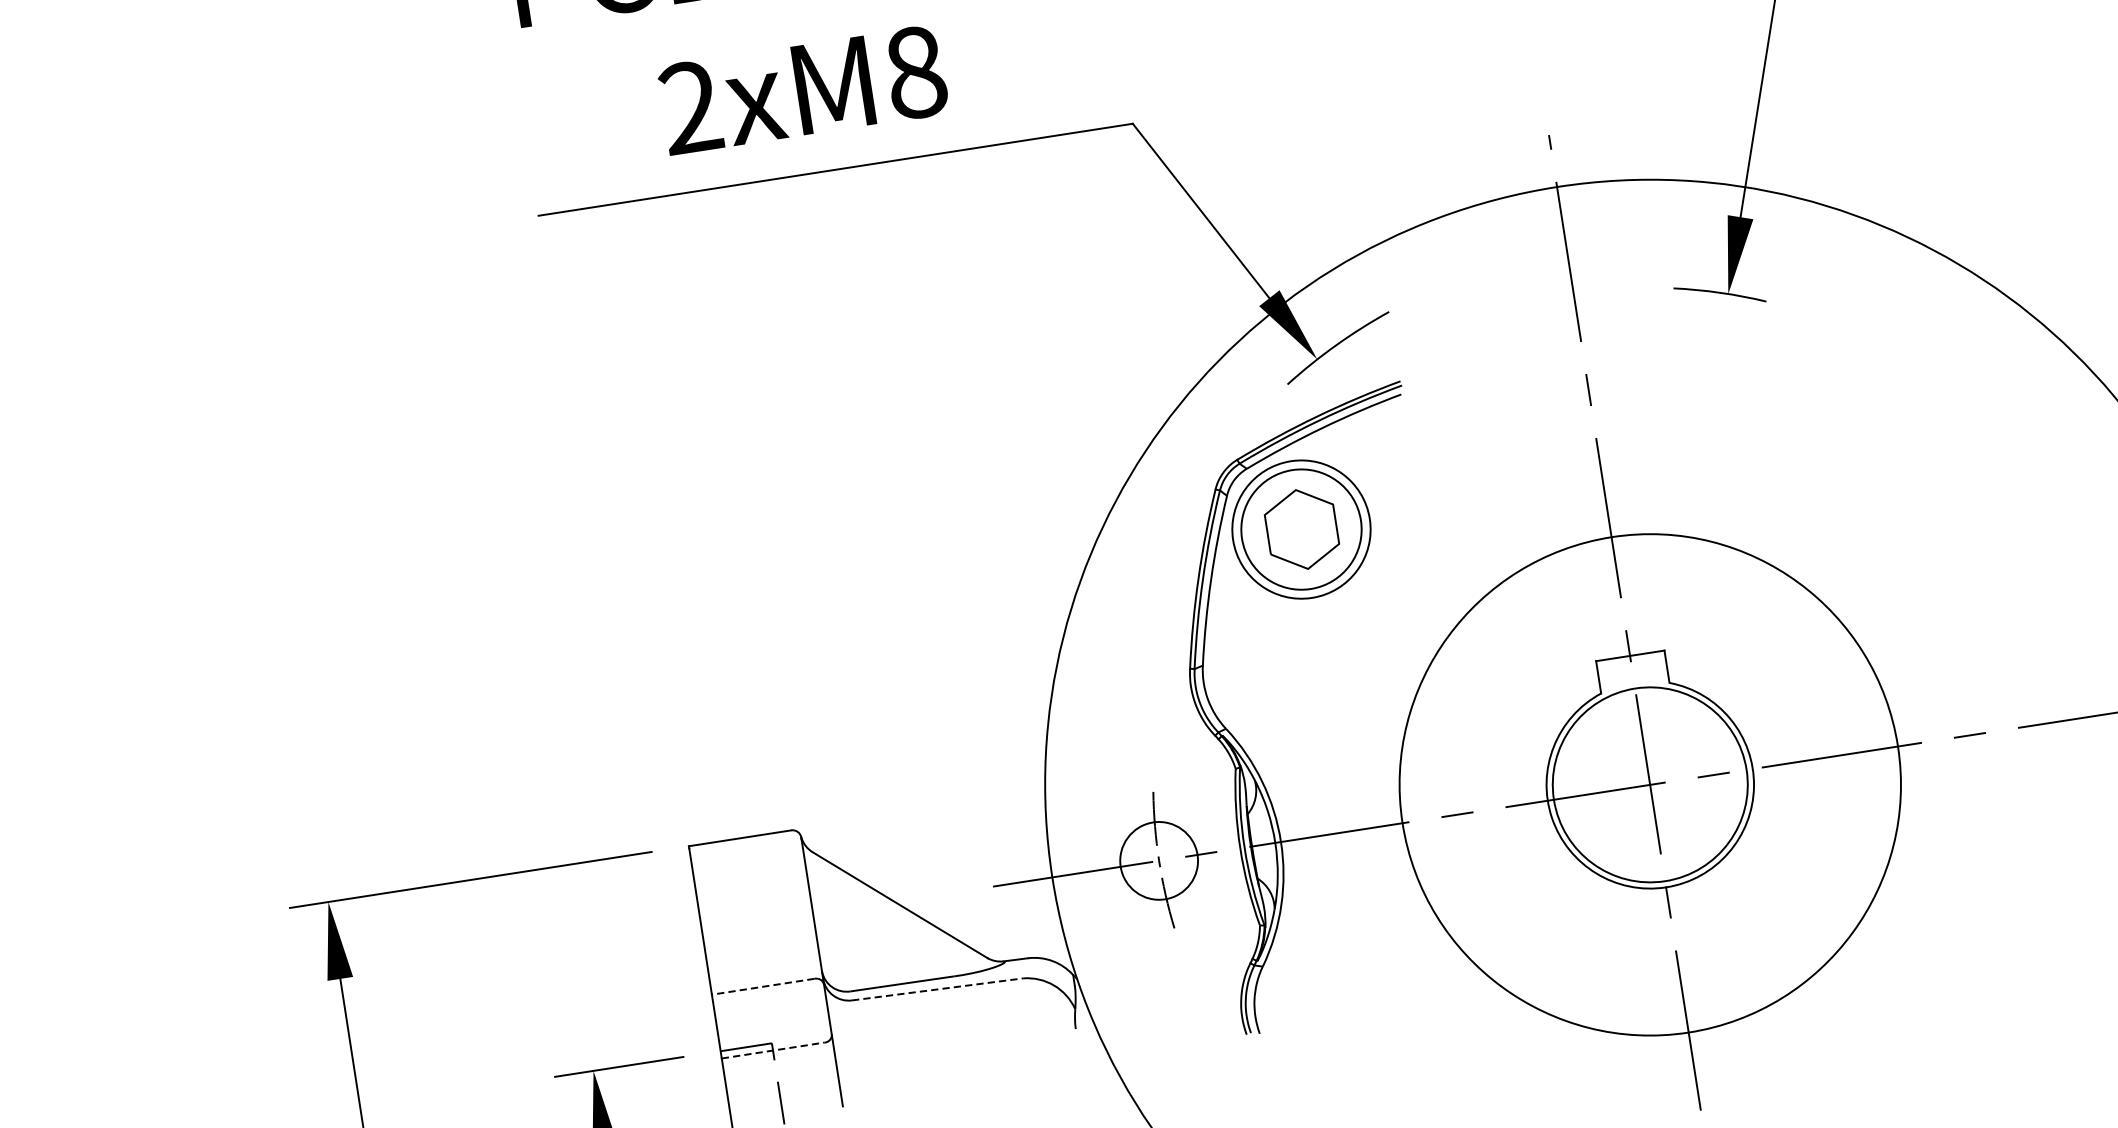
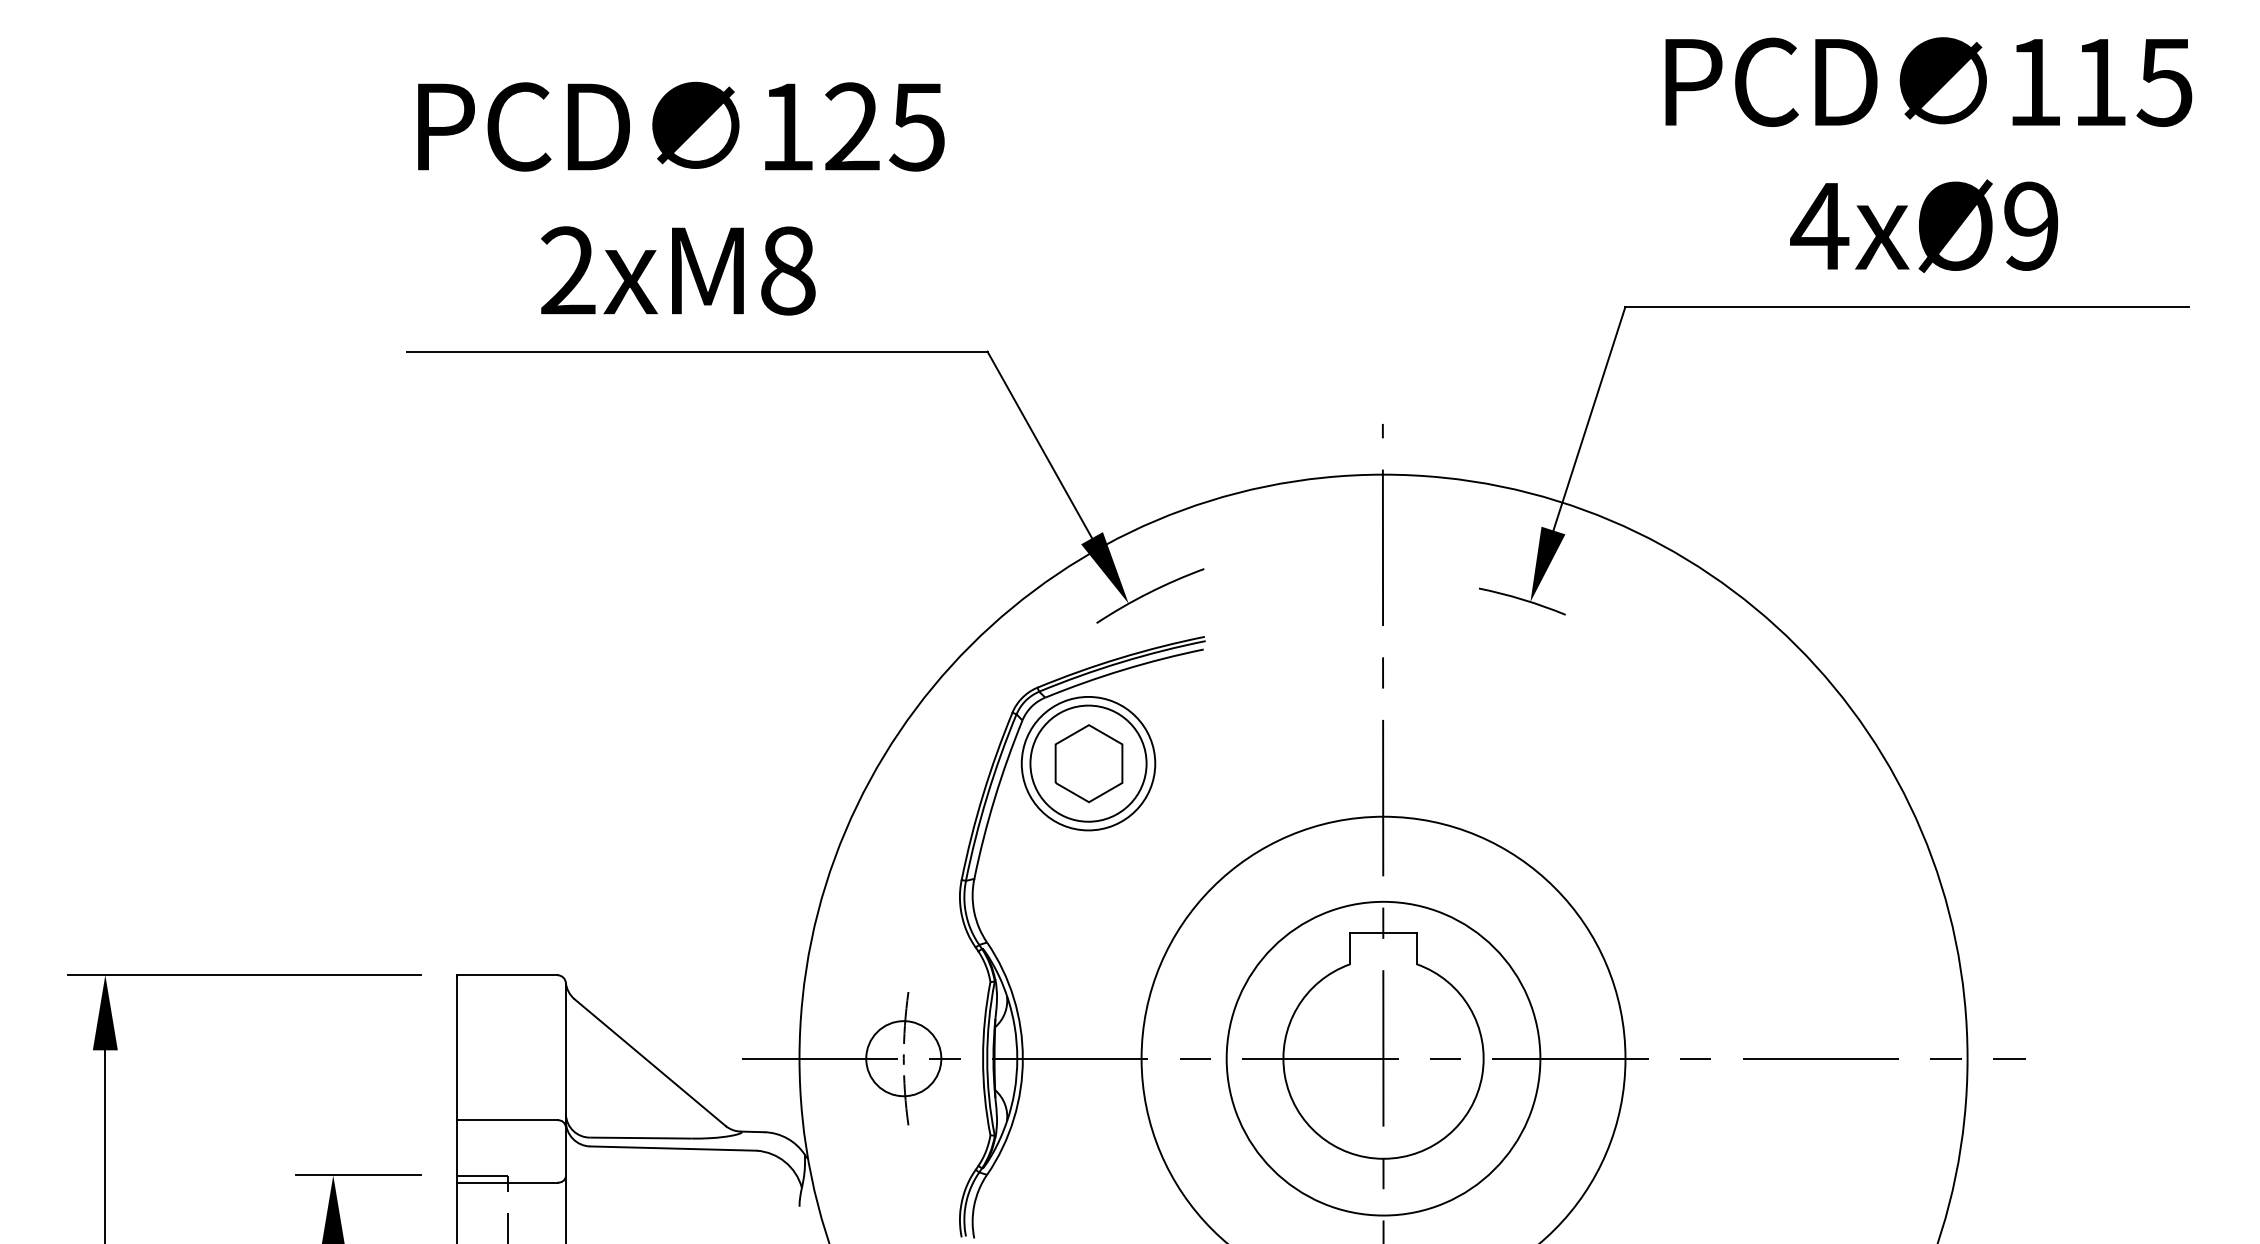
circle: (1650, 784) -> (1383, 1058), size x1.67
line: (763, 986) -> (507, 1120), dashed -> solid
line: (938, 989) -> (674, 1148), dashed -> solid
line: (774, 1050) -> (508, 1182), dashed -> solid

